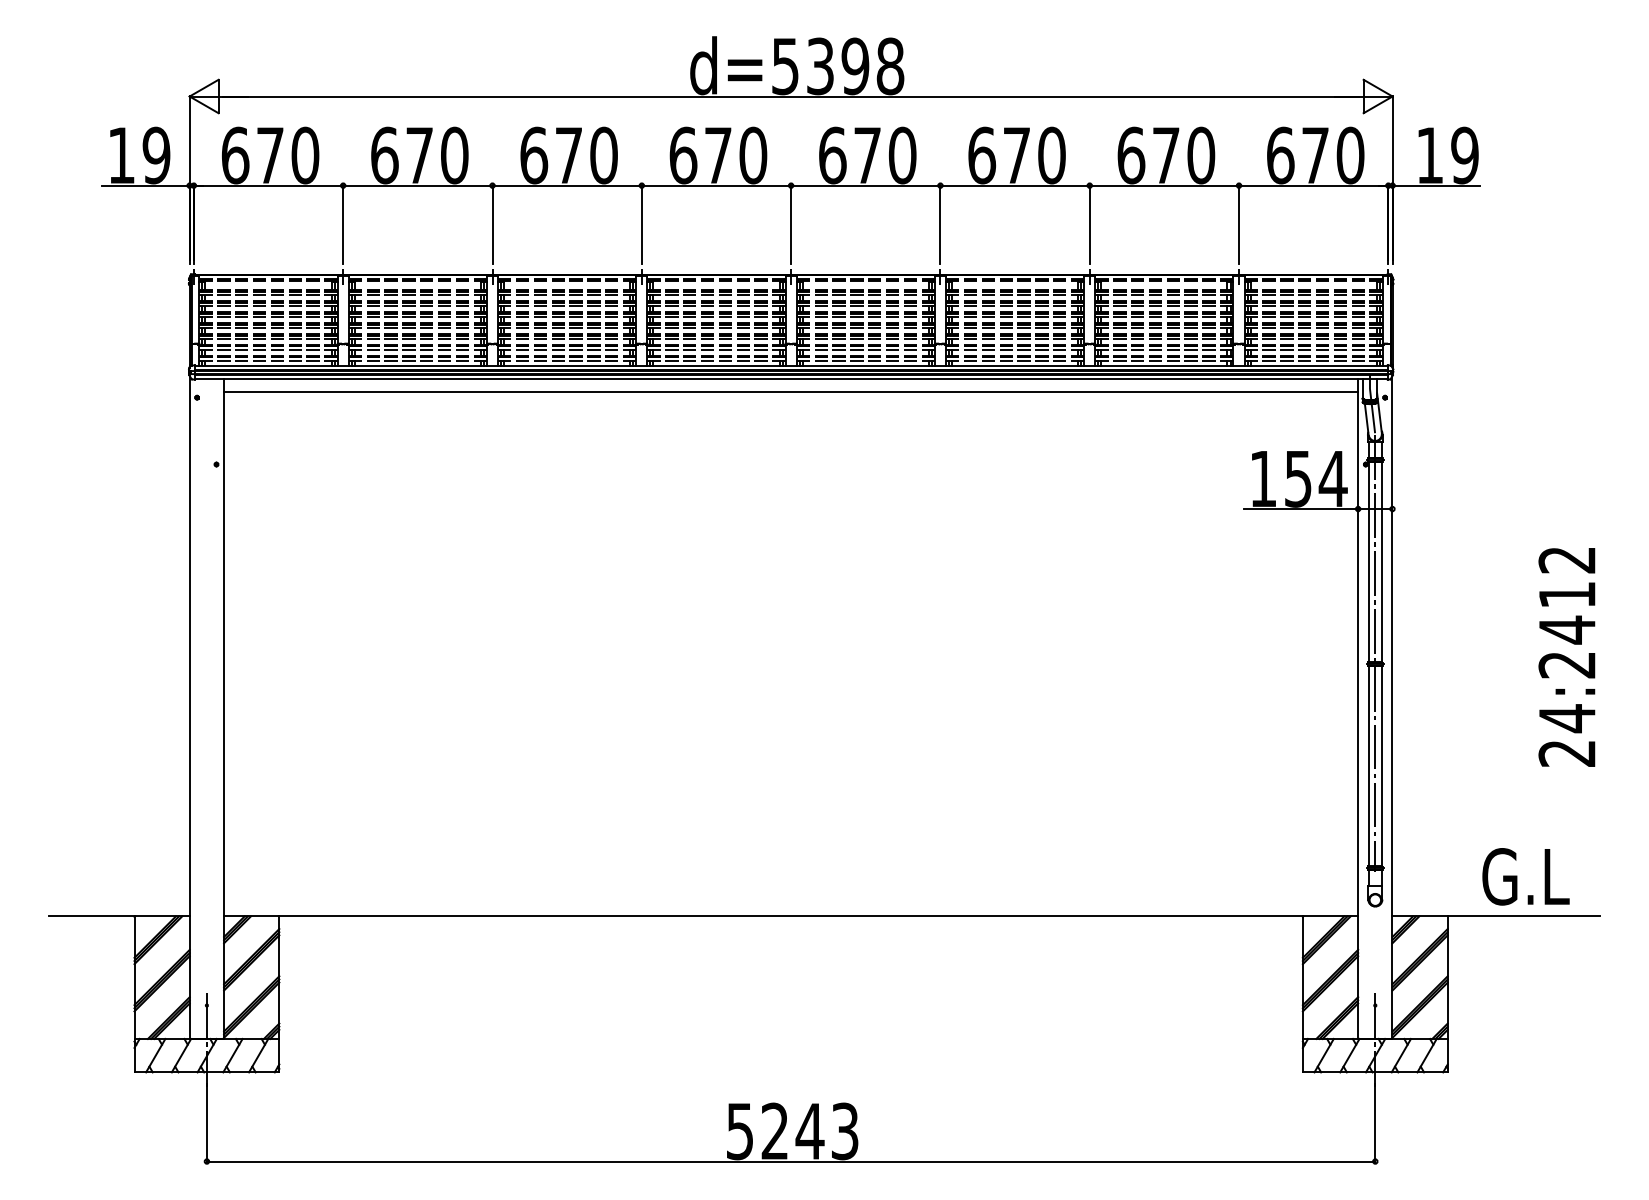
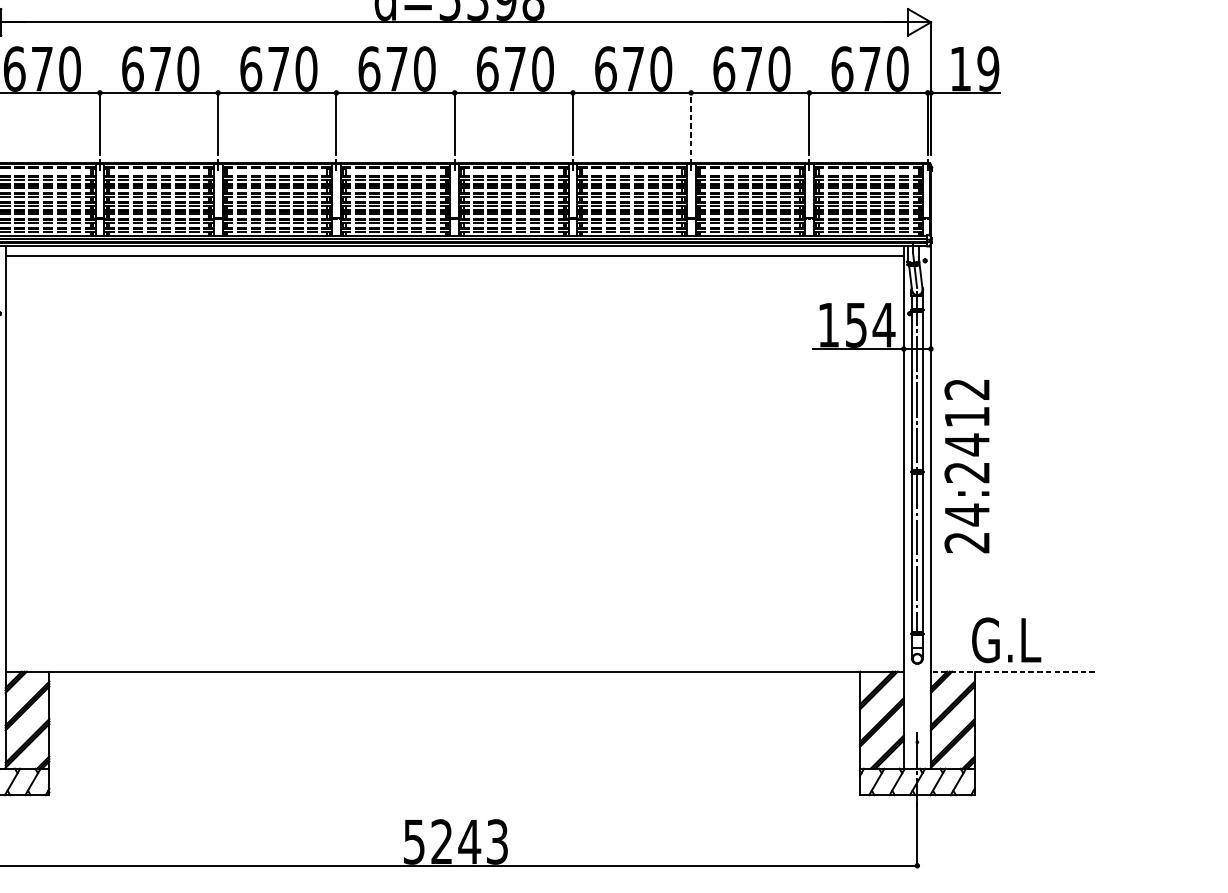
line: (1089, 224) -> (691, 123), solid -> dashed
text: (1566, 657) -> (966, 466), moved
text: (1525, 876) -> (1006, 640), moved
line: (1496, 916) -> (1013, 671), solid -> dashed

